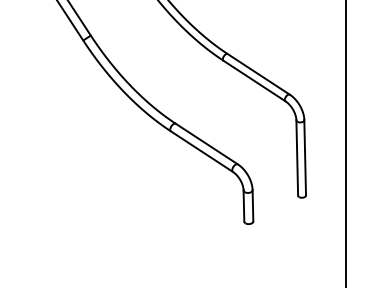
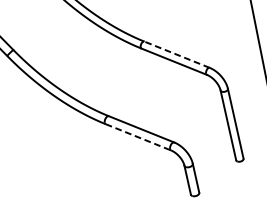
line: (258, 74) -> (176, 54), solid -> dashed
line: (202, 151) -> (138, 137), solid -> dashed

